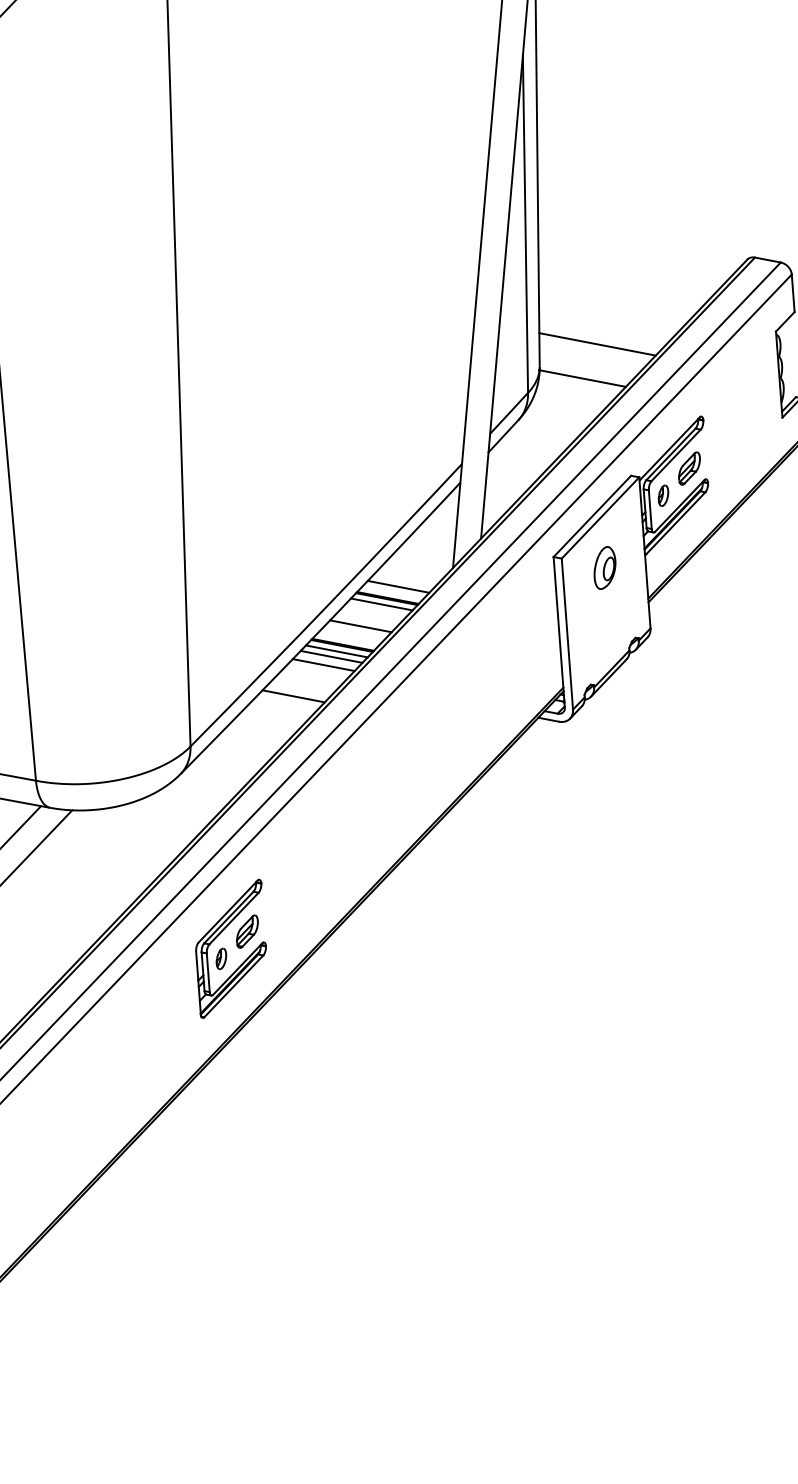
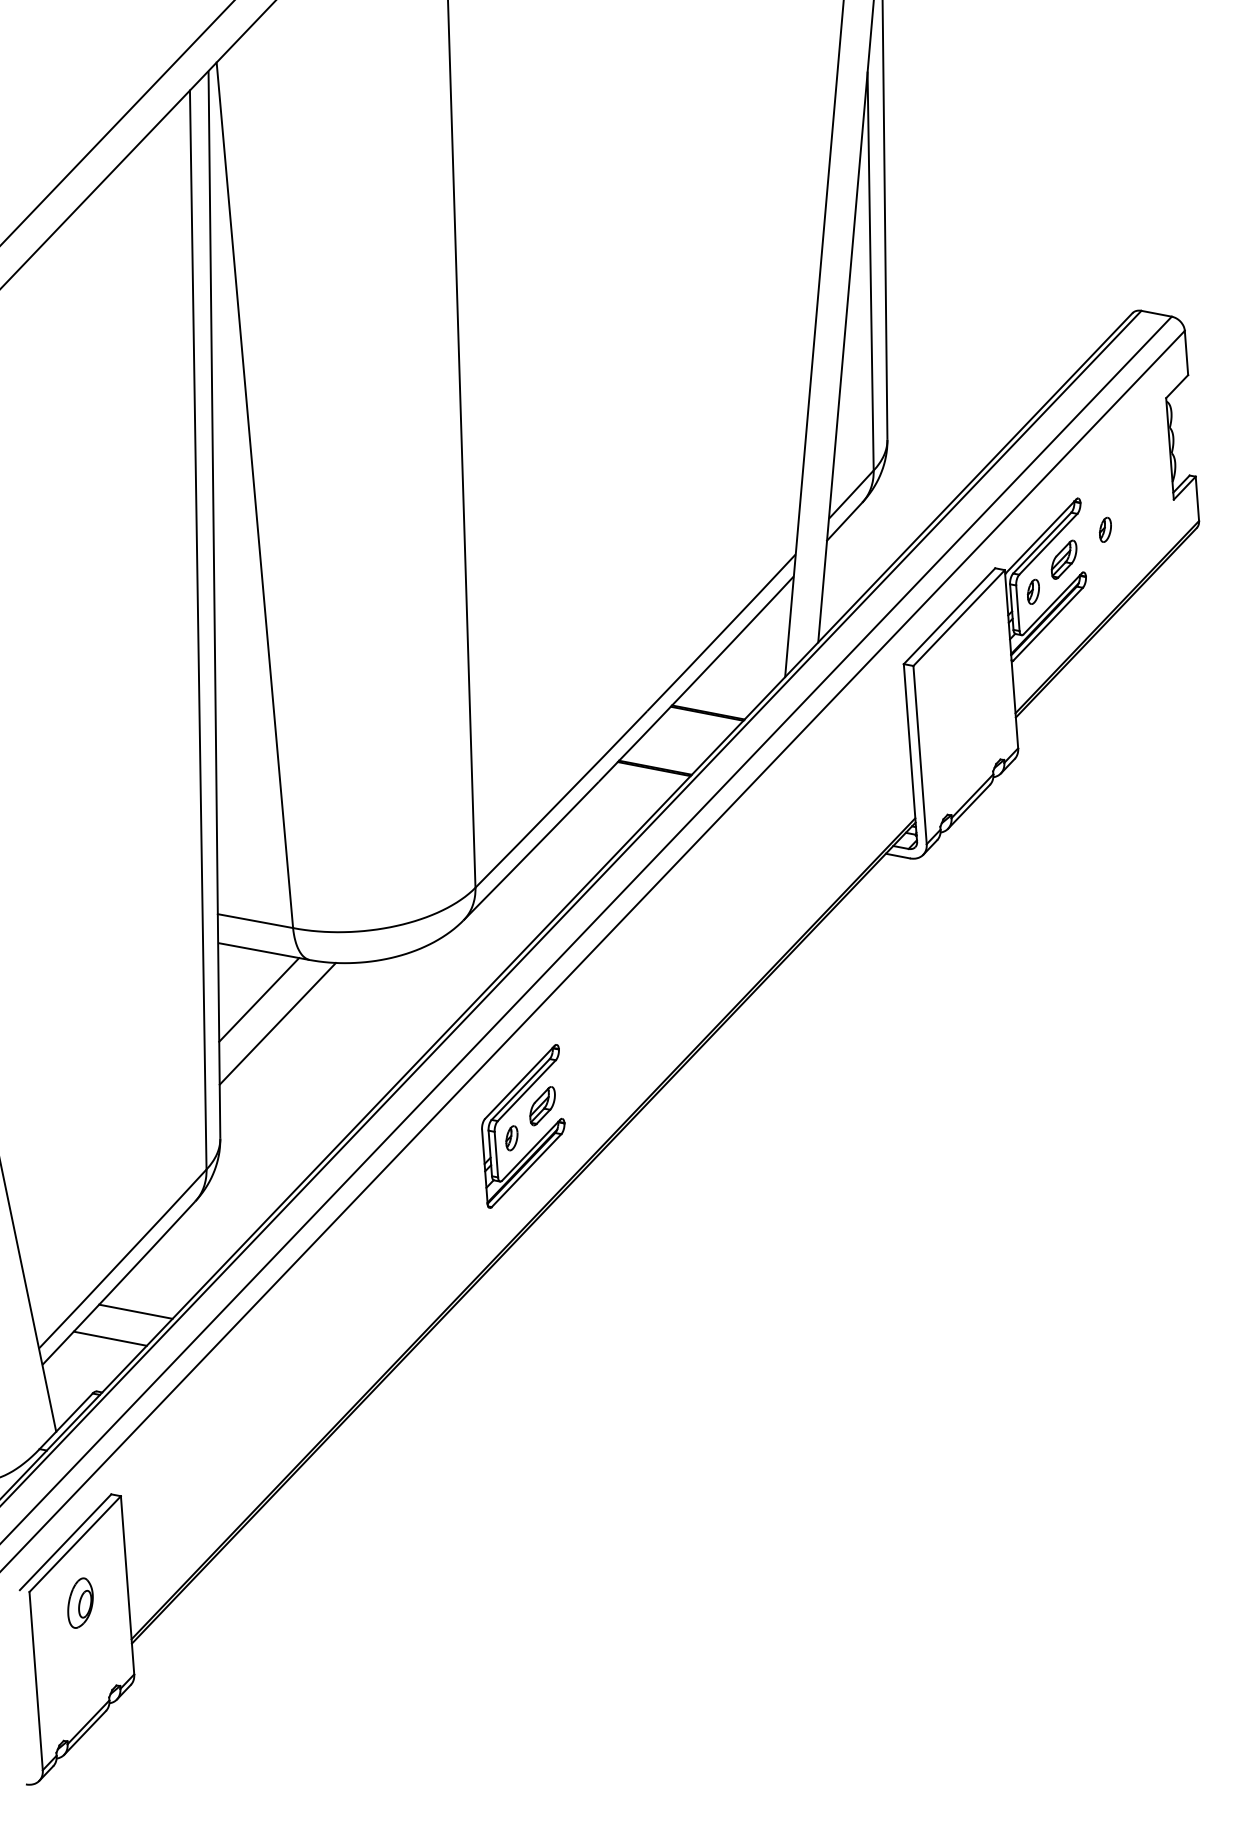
line: (597, 344) -> (955, 413), removed
line: (582, 378) -> (937, 453), removed
part: (723, 442) -> (1104, 529), added
part: (605, 567) -> (964, 676), removed
line: (398, 586) -> (720, 699), removed
line: (381, 604) -> (700, 720), removed
line: (360, 625) -> (676, 745), removed
line: (336, 651) -> (647, 775), removed
line: (331, 656) -> (641, 781), removed
line: (323, 664) -> (632, 791), removed
line: (293, 696) -> (596, 828), removed

